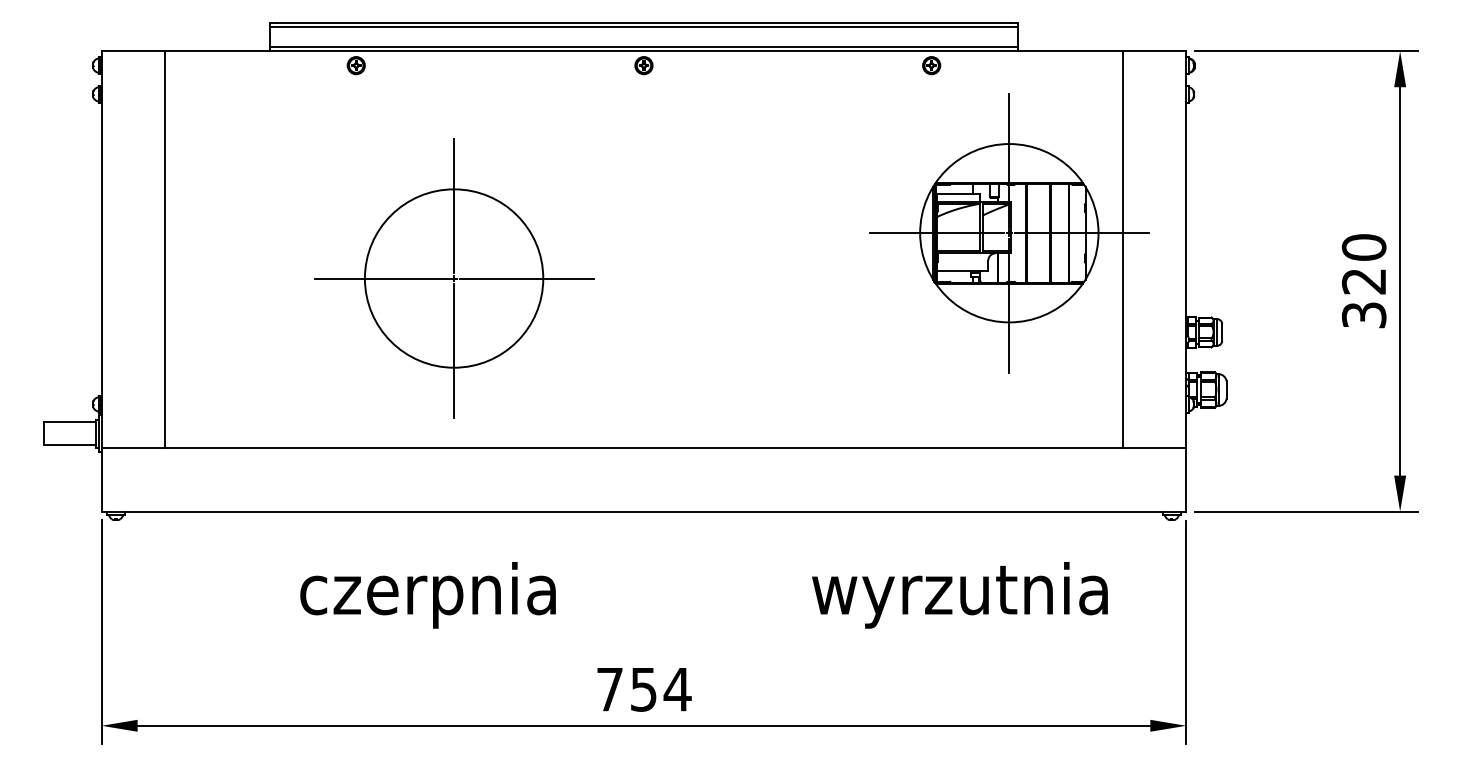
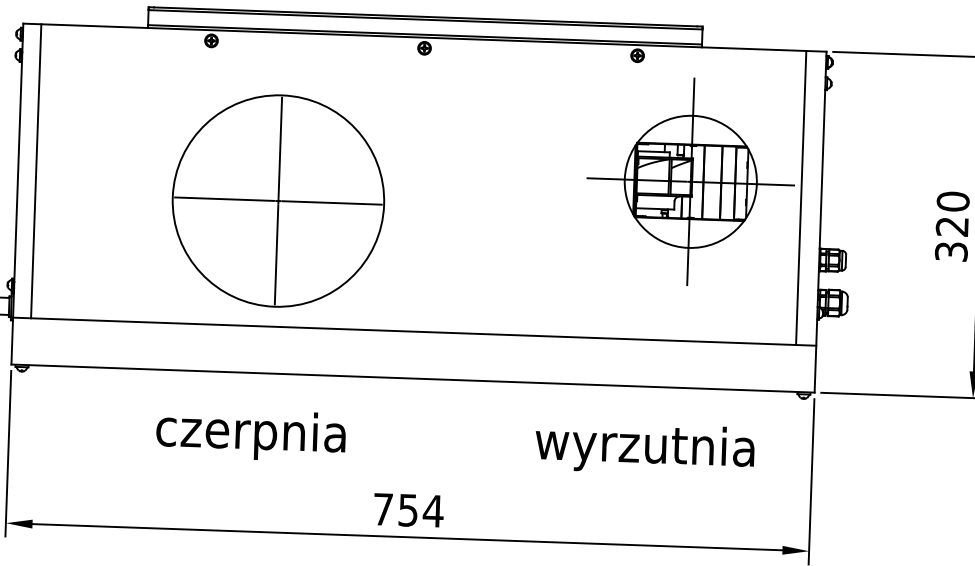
line: (164, 249) -> (35, 171), moved
line: (1122, 249) -> (800, 197), moved
circle: (453, 278) -> (278, 201), size x1.6

